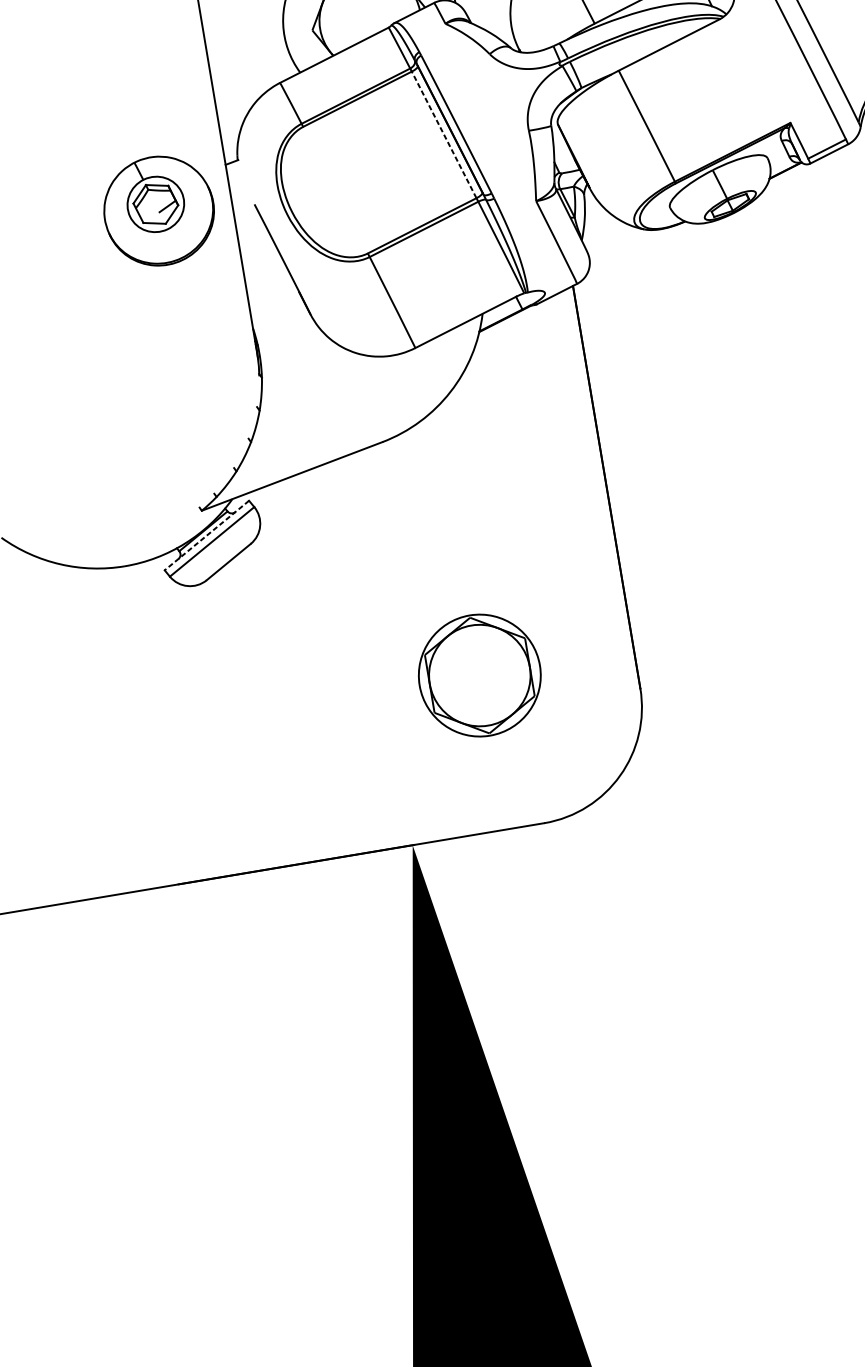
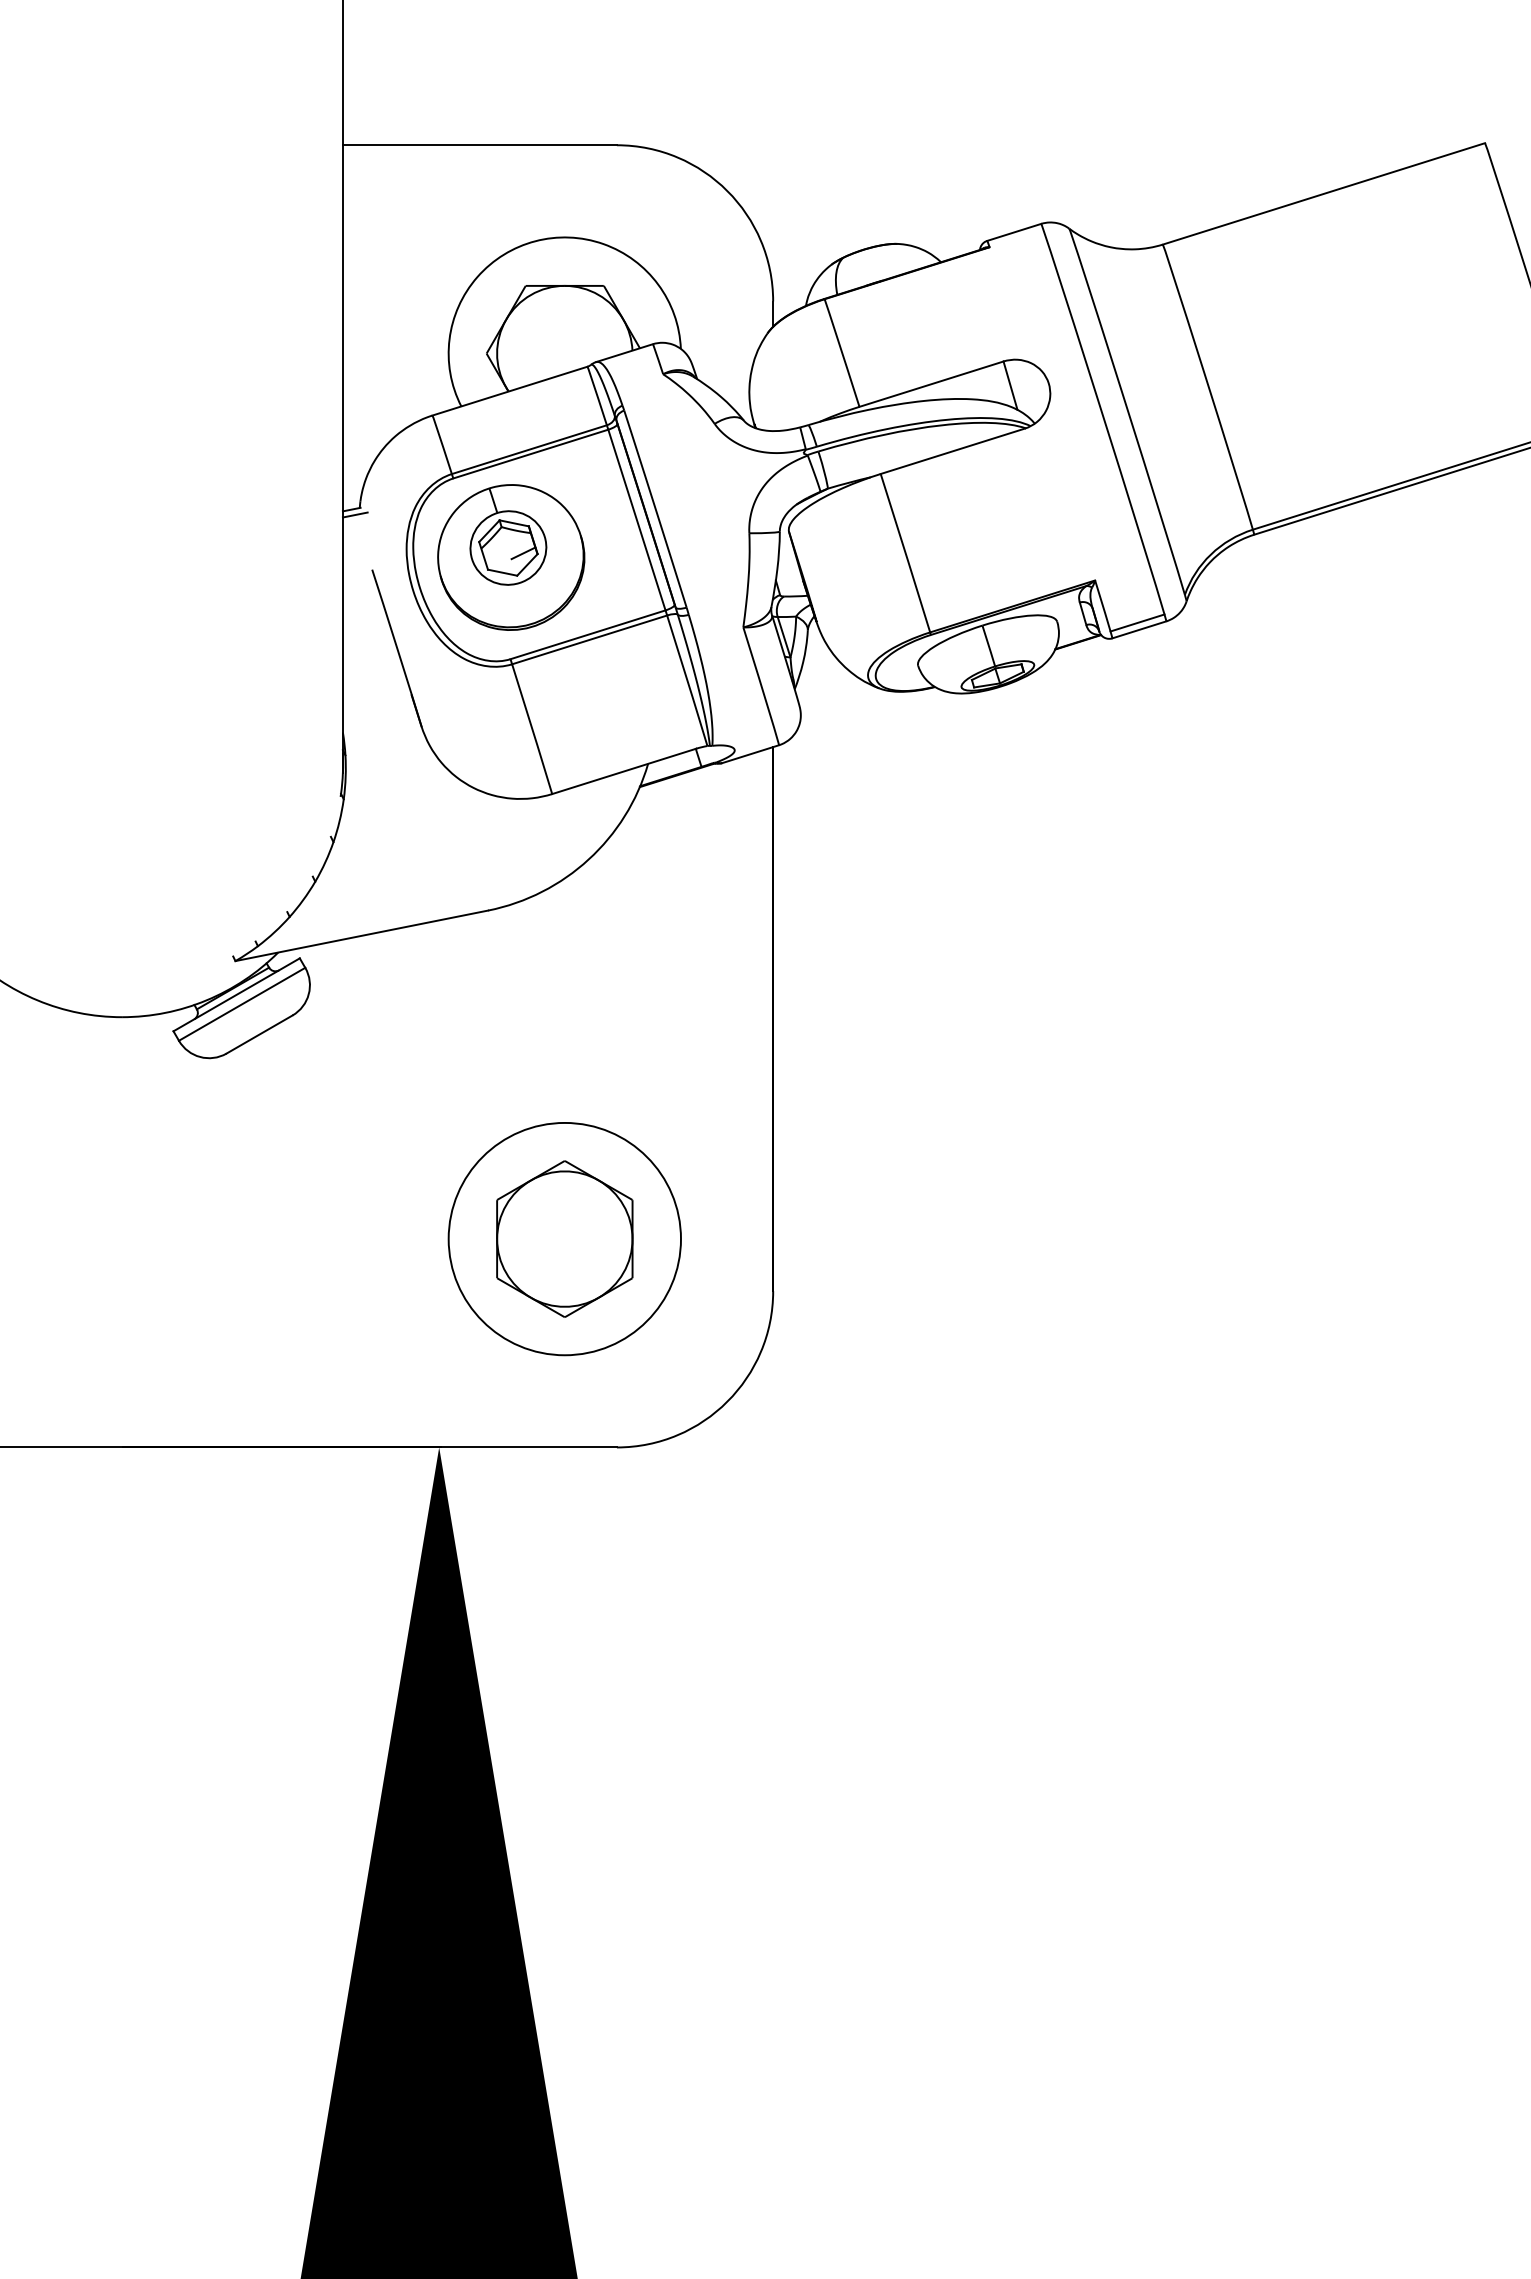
line: (443, 135) -> (636, 520), dashed -> solid
line: (234, 165) -> (354, 514), added
part: (159, 211) -> (511, 557), moved
line: (206, 535) -> (236, 994), dashed -> solid
circle: (479, 675) -> (564, 1238), size x1.43

